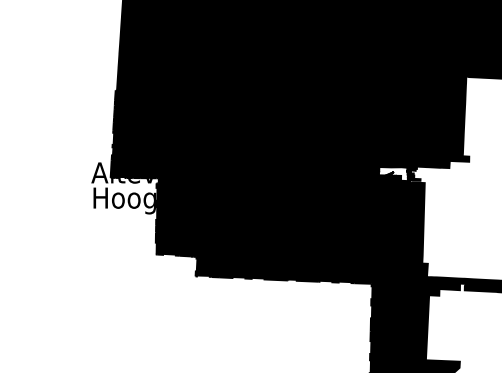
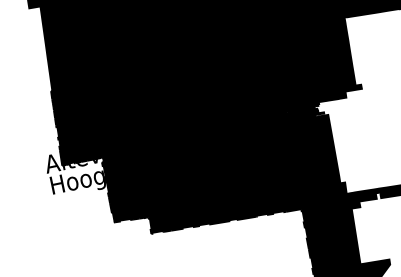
fill: (394, 174) -> (301, 112), added

